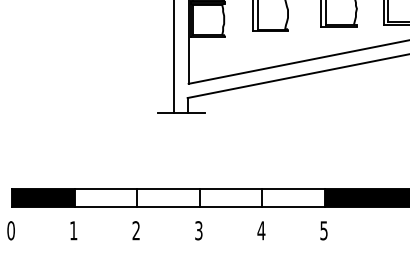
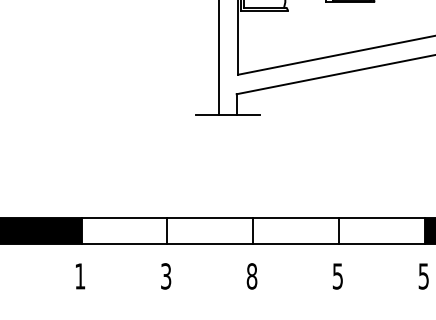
text: (135, 230) -> (165, 276), 2 -> 3
text: (198, 230) -> (251, 276), 3 -> 8
text: (261, 230) -> (337, 276), 4 -> 5

